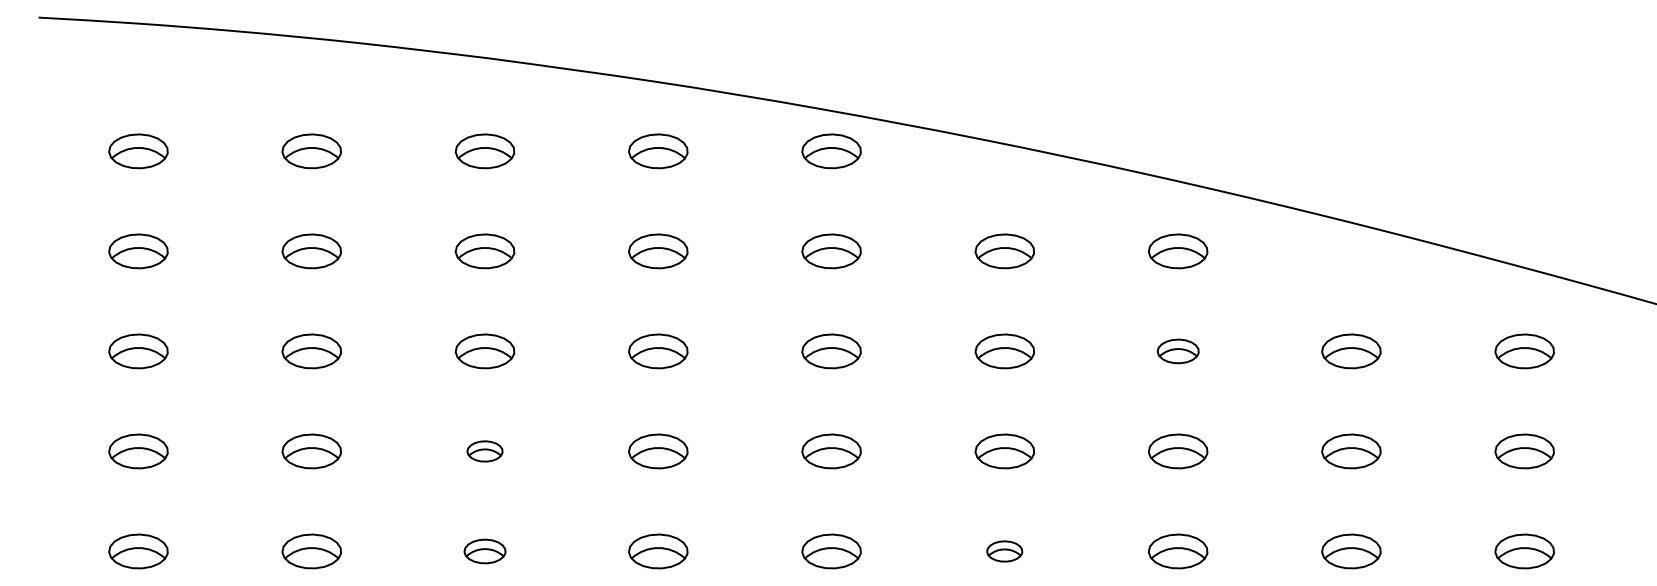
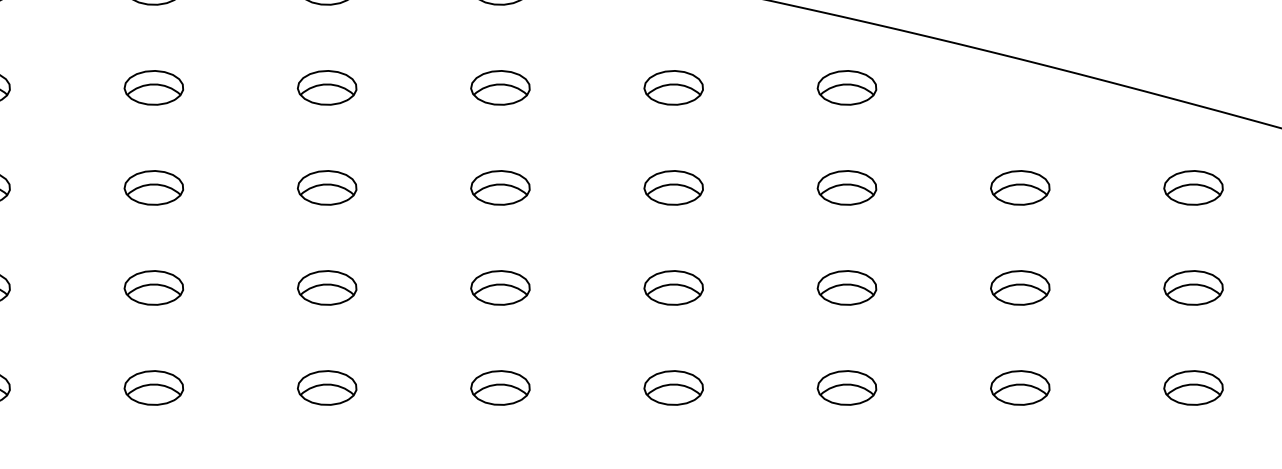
part: (1178, 351) -> (847, 188), size x1.43
part: (484, 451) -> (153, 288), size x1.67
part: (484, 551) -> (153, 388), size x1.43
part: (1004, 551) -> (673, 388), size x1.67

